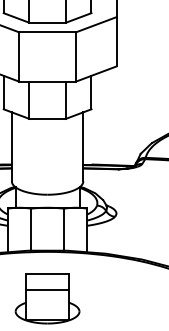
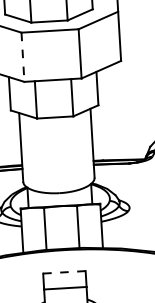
line: (18, 56) -> (22, 56), solid -> dashed
line: (47, 274) -> (64, 272), solid -> dashed

